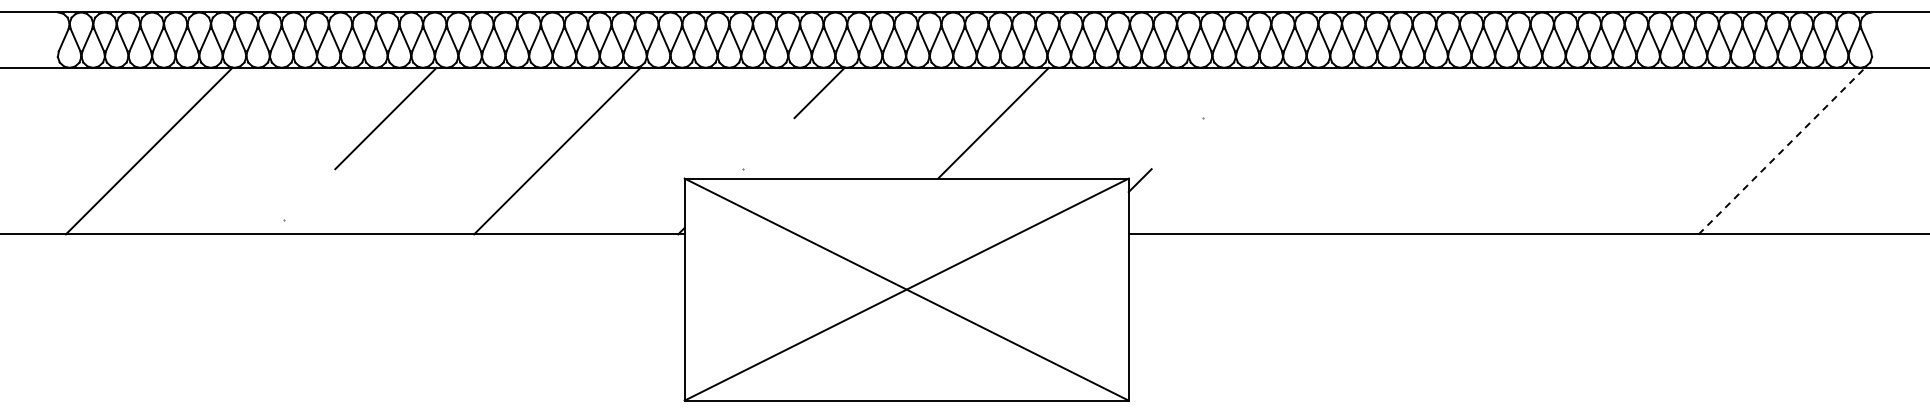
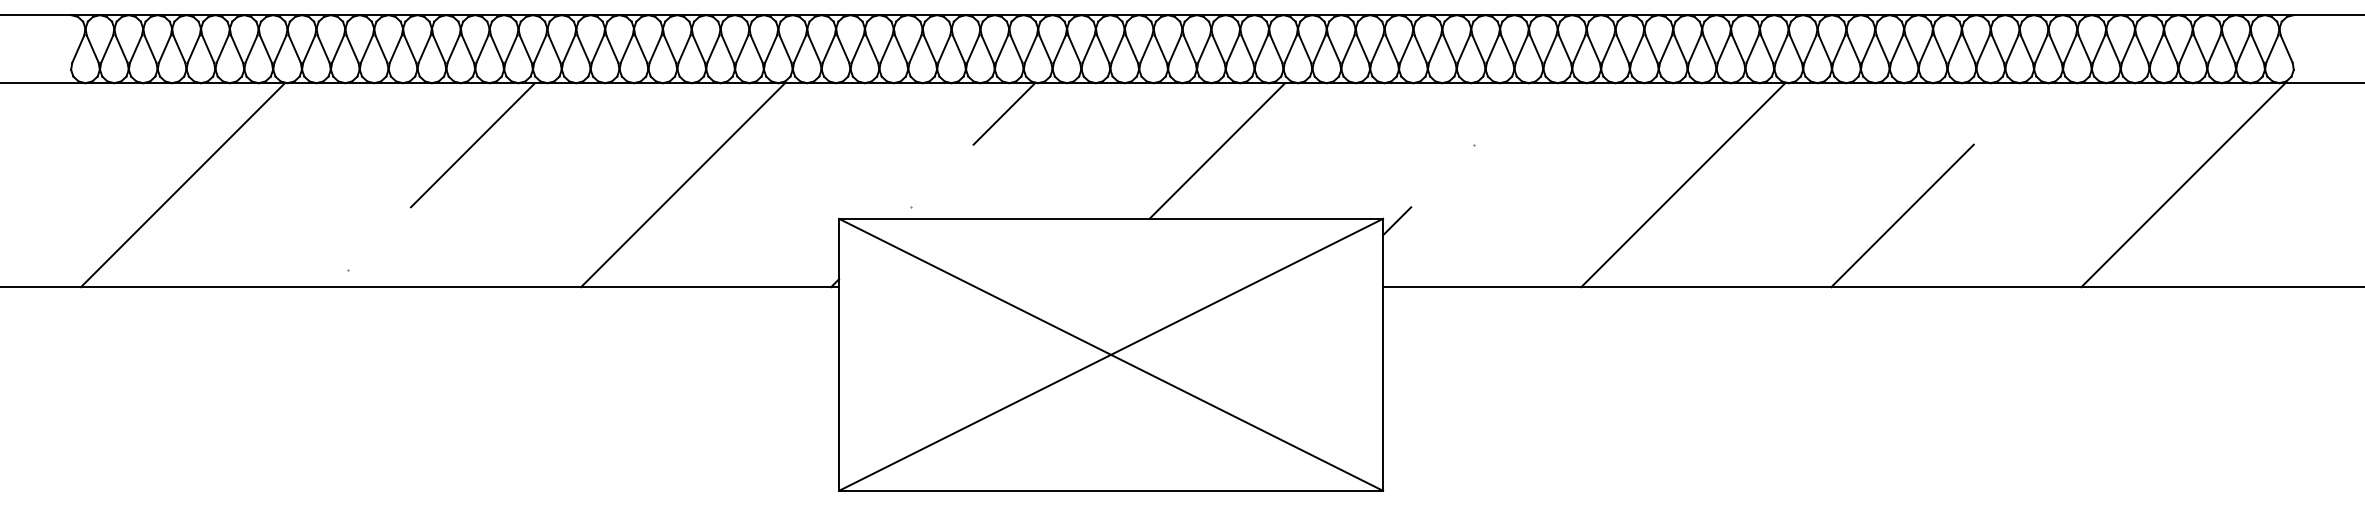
line: (1373, 150) -> (1682, 184), added
line: (1781, 151) -> (2182, 185), dashed -> solid
line: (1552, 176) -> (1902, 216), added

